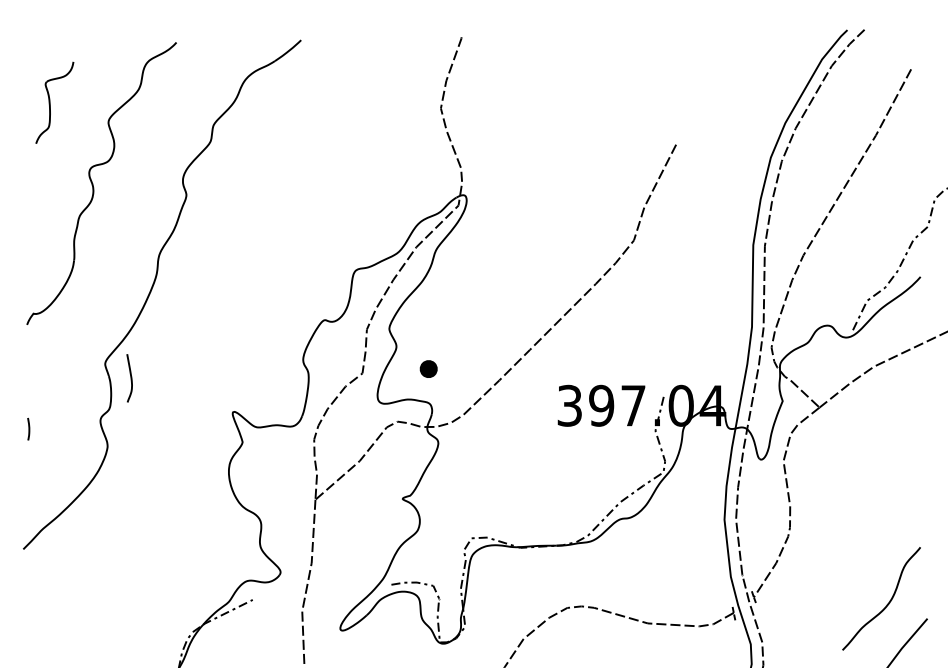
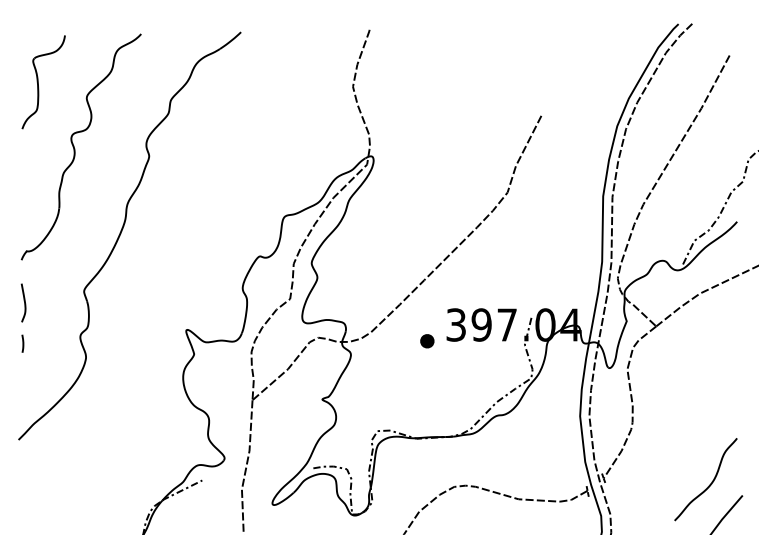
part: (54, 102) -> (43, 82), size x1.43
part: (428, 368) -> (427, 340), moved
curve: (130, 378) -> (24, 303), moved

